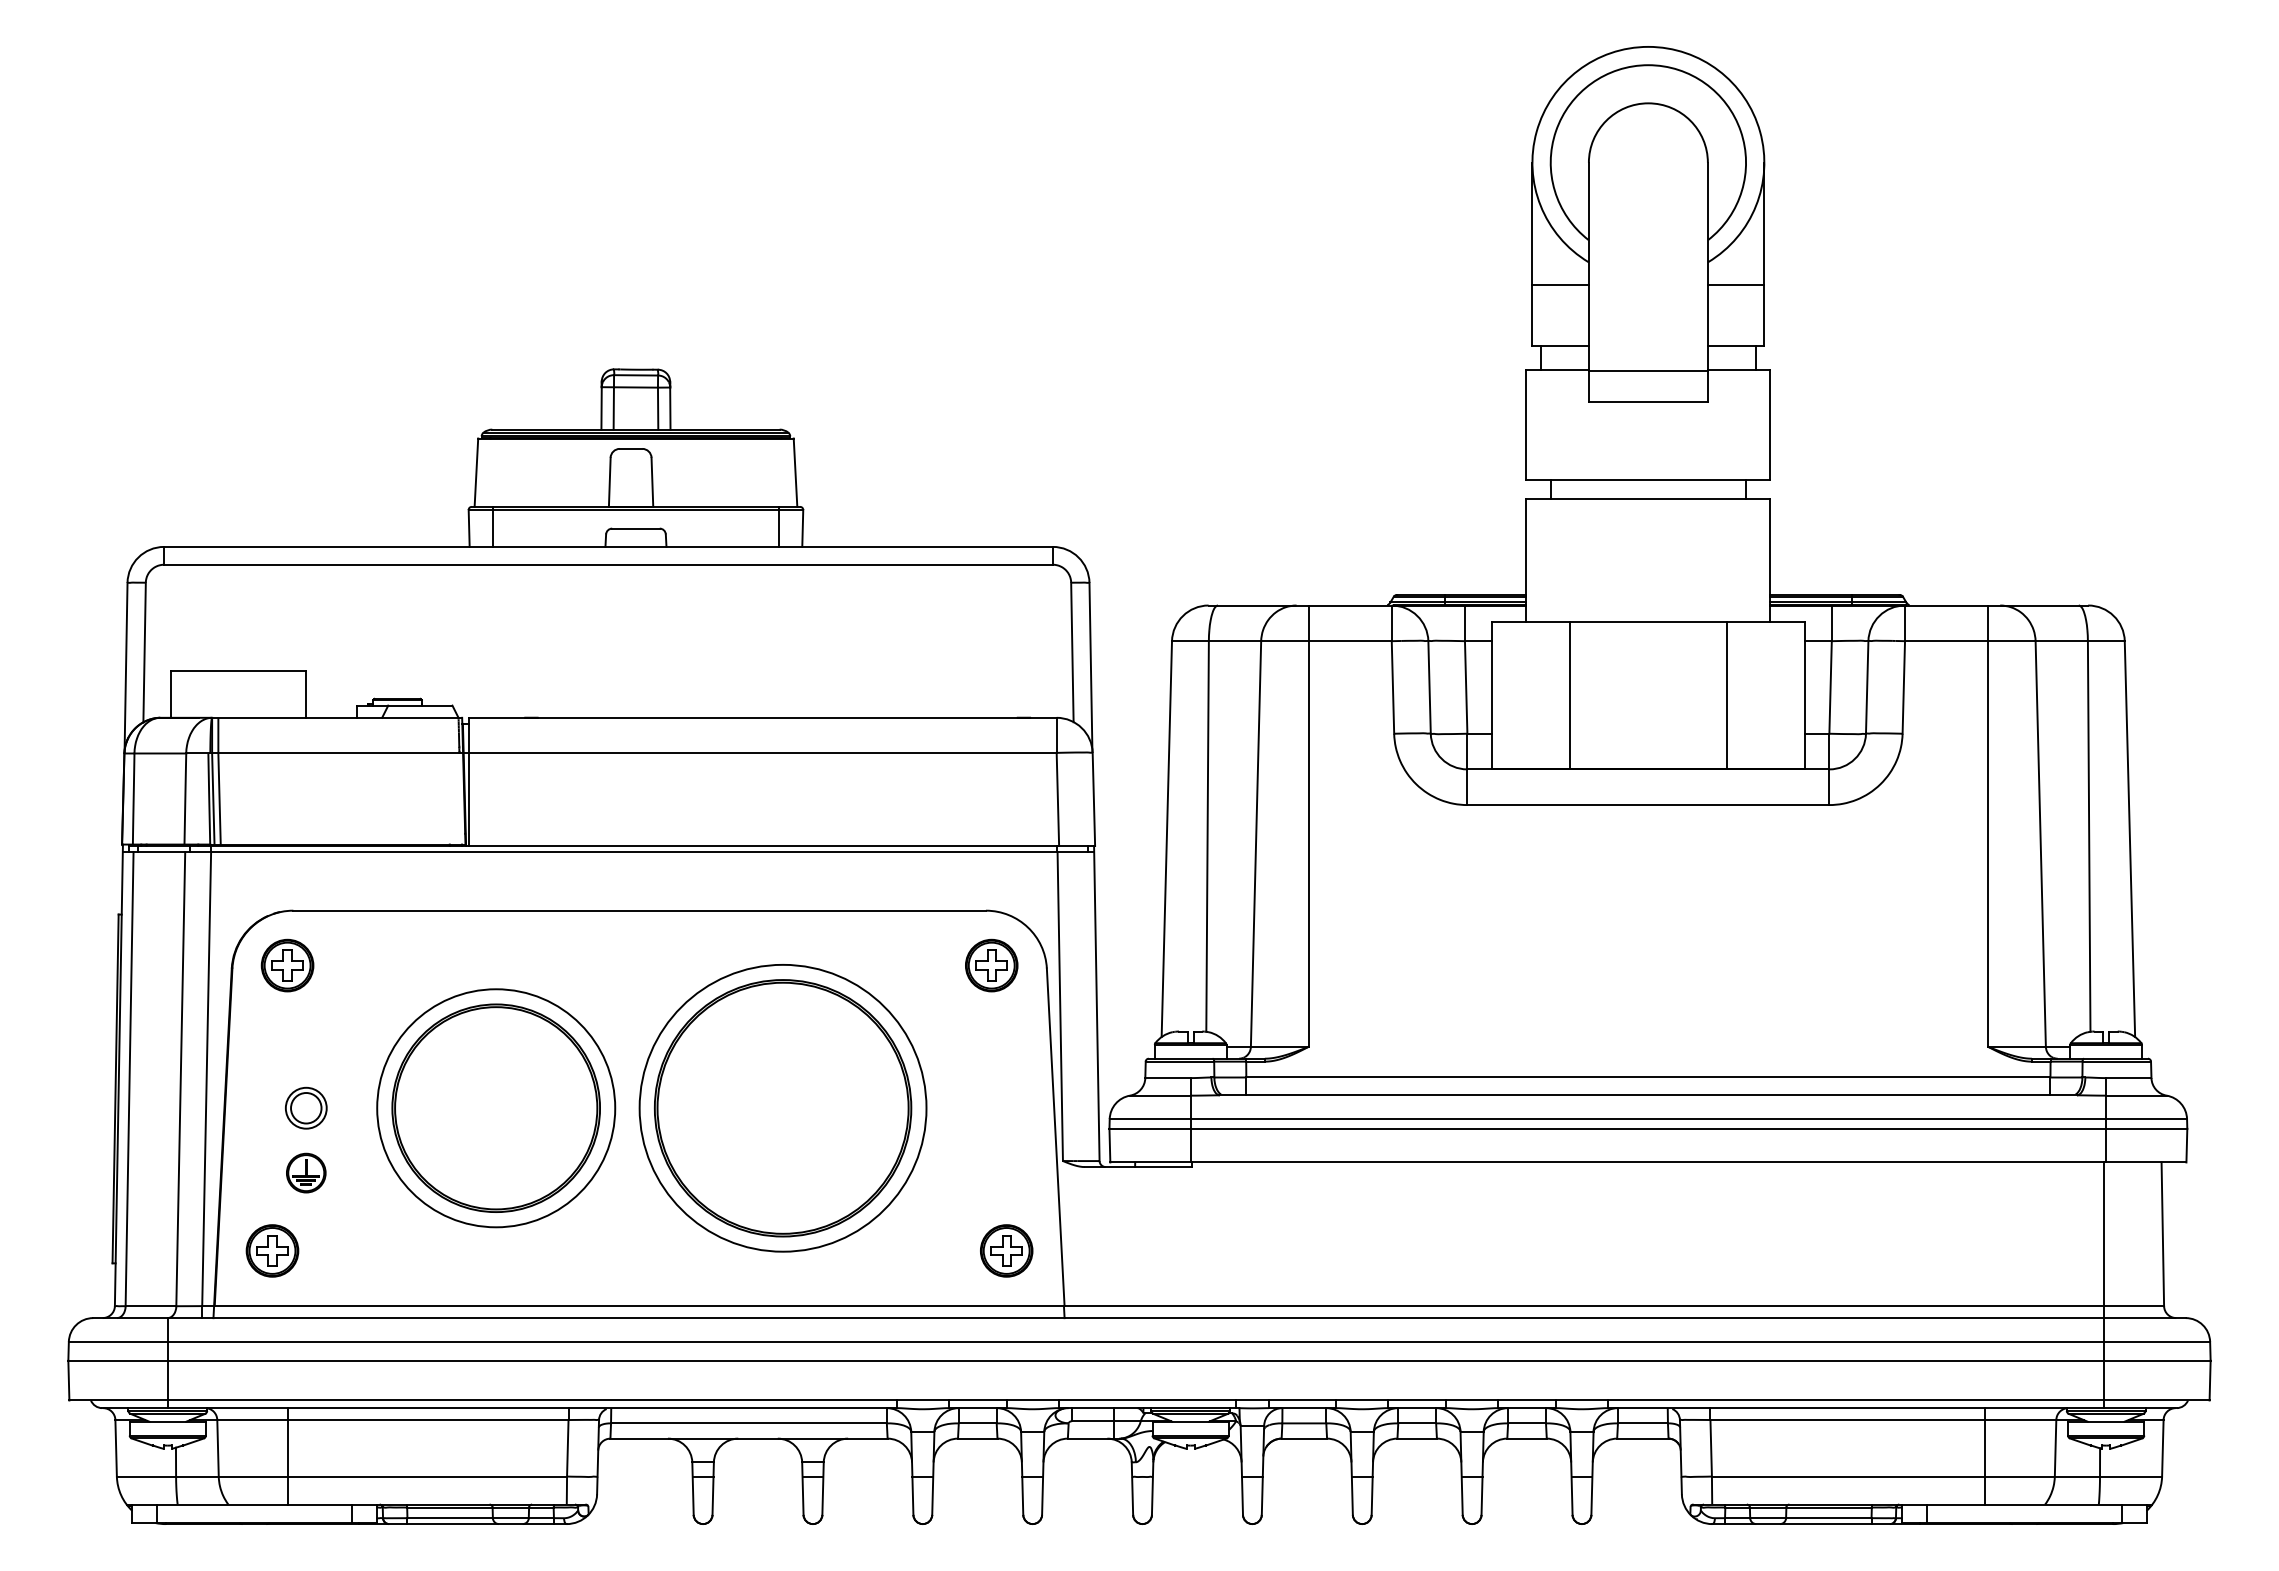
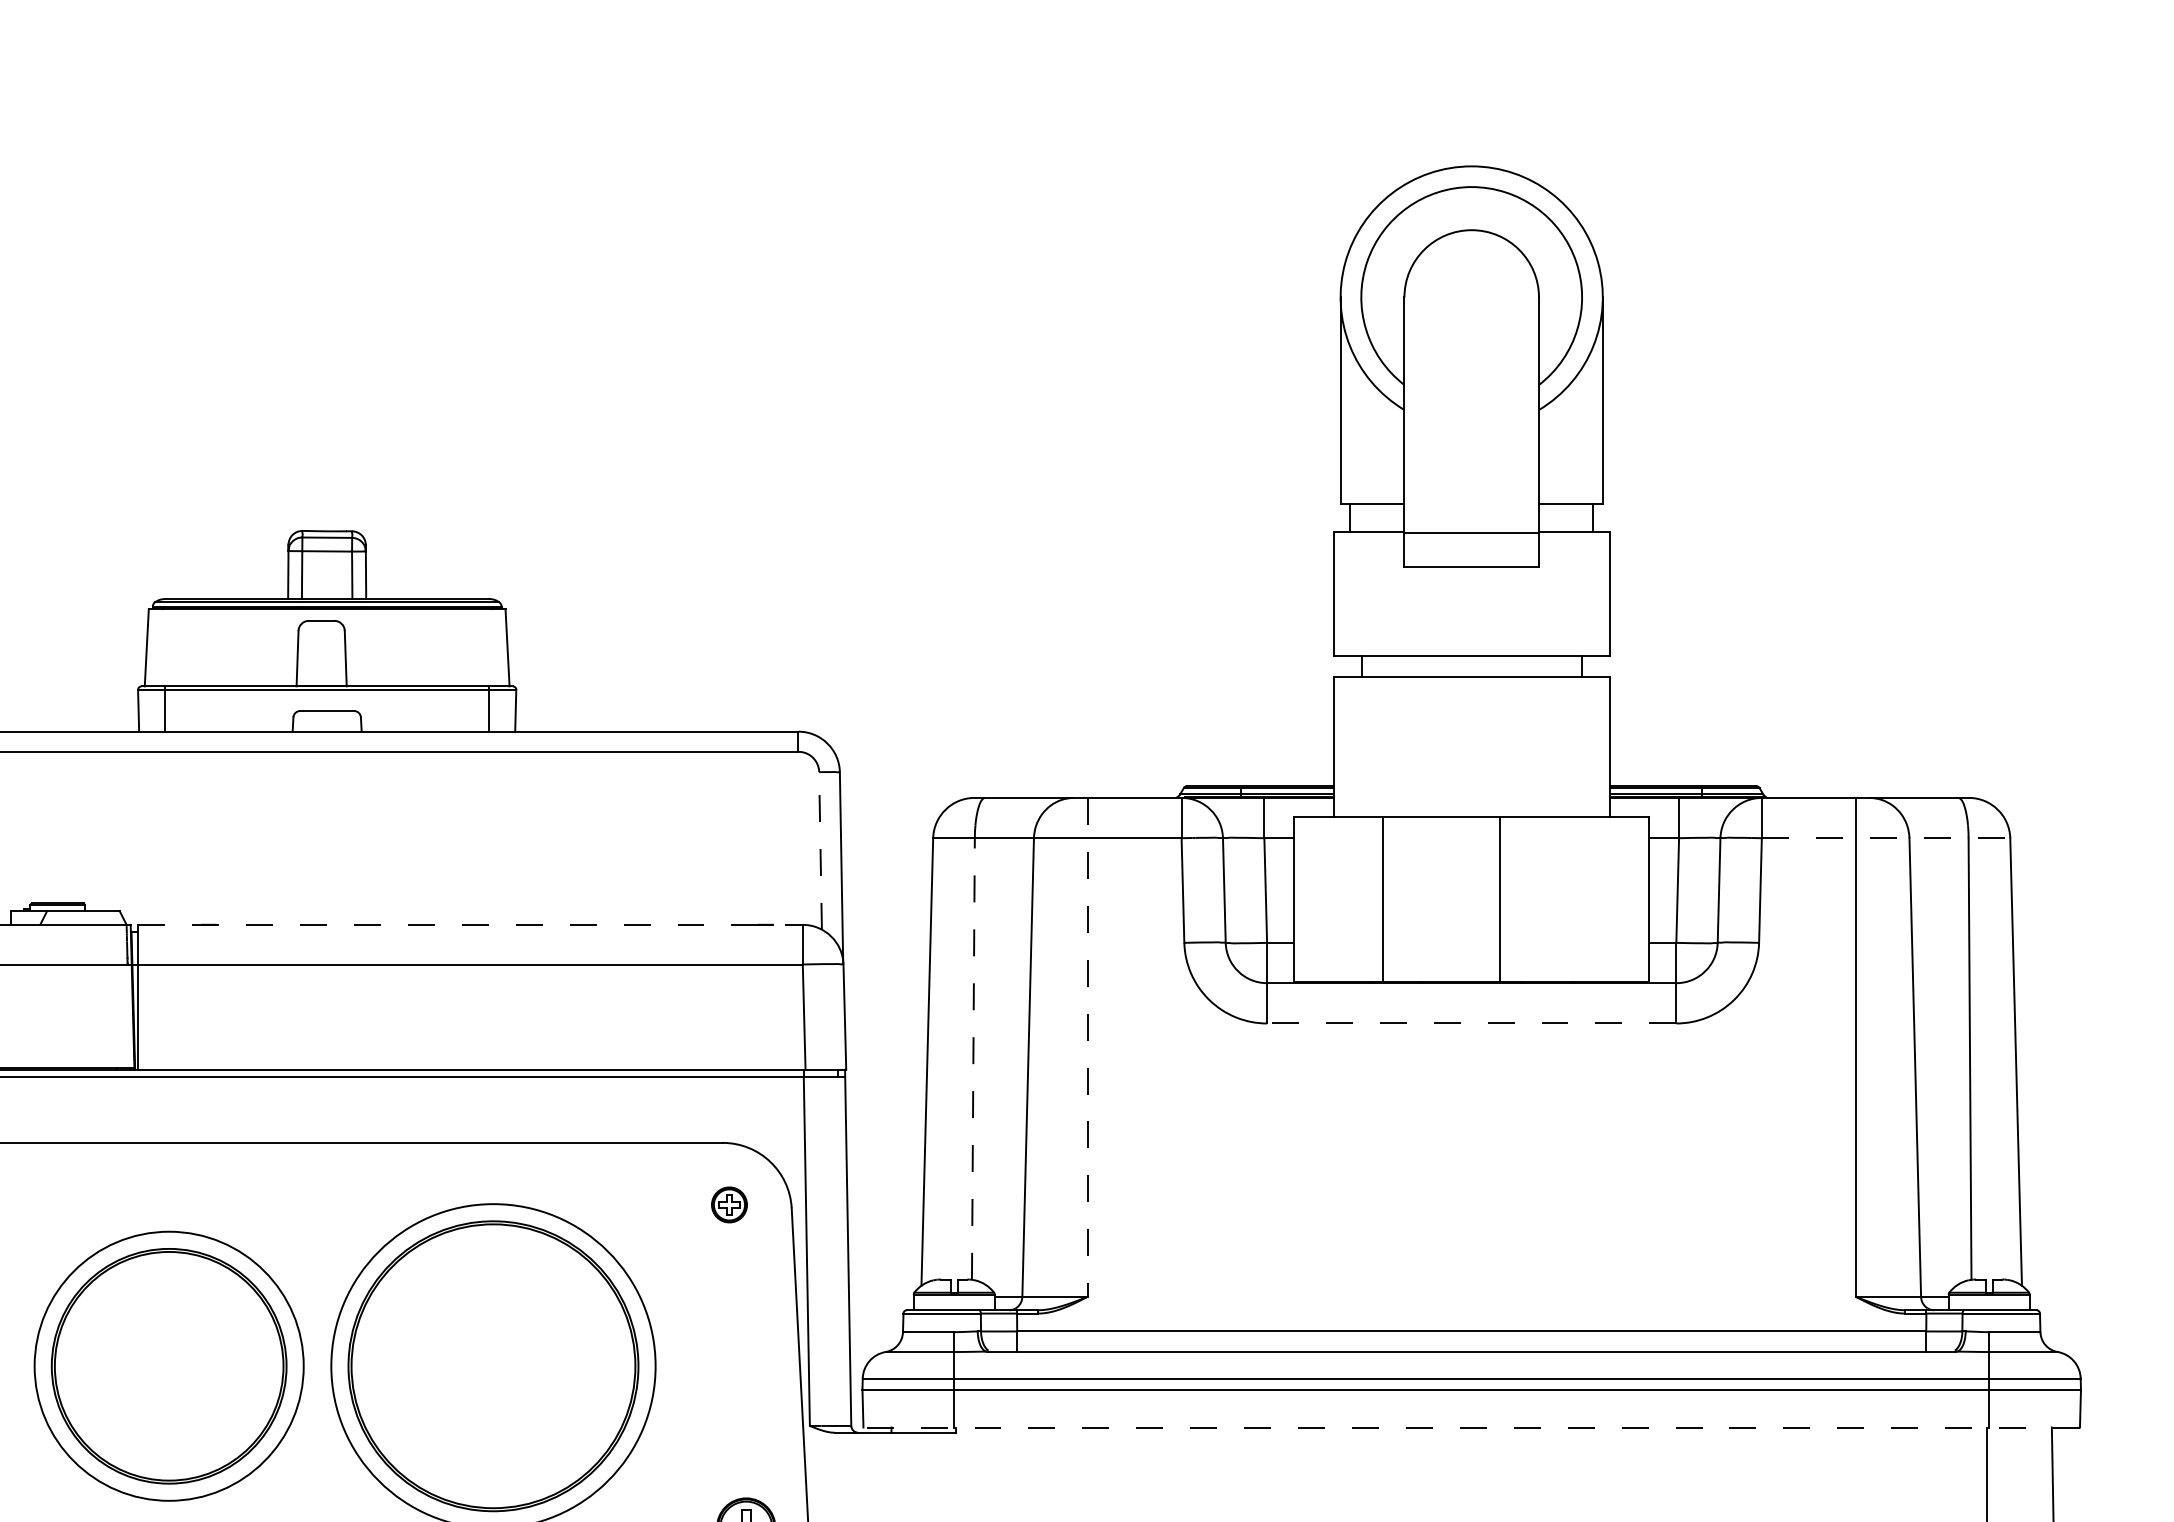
line: (1560, 284) -> (1372, 434), removed
line: (1735, 284) -> (1570, 434), removed
line: (2014, 641) -> (1885, 838), solid -> dashed
line: (1072, 652) -> (820, 851), solid -> dashed
line: (1726, 695) -> (1500, 899), moved
line: (762, 717) -> (470, 924), solid -> dashed
line: (1648, 805) -> (1471, 1023), solid -> dashed
line: (1308, 826) -> (1087, 1047), solid -> dashed
line: (1207, 836) -> (973, 1059), solid -> dashed
part: (991, 965) -> (729, 1204), size x0.6
line: (1647, 1162) -> (1470, 1427), solid -> dashed

